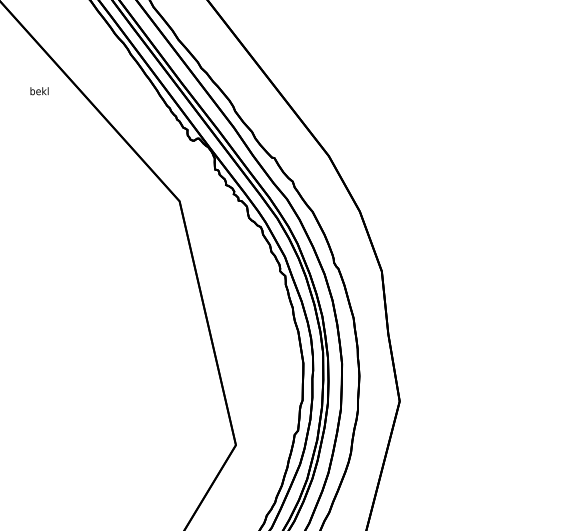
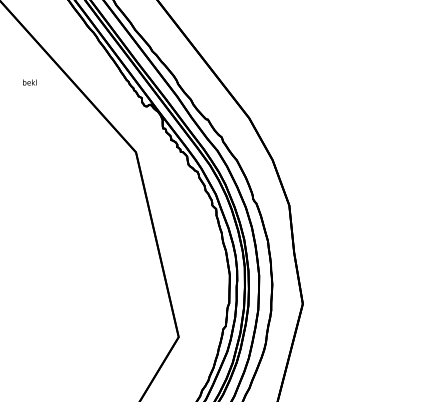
text: (39, 91) -> (29, 82), moved

